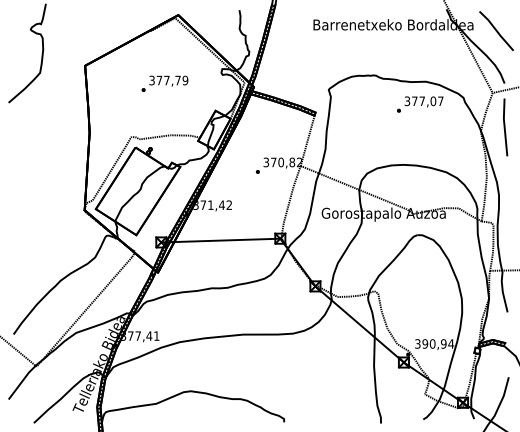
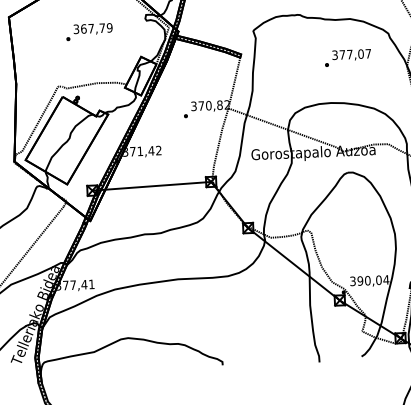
text: (159, 80) -> (83, 28), 377,79 -> 367,79
text: (420, 104) -> (348, 57), moved
text: (443, 343) -> (378, 279), 390,94 -> 390,04

